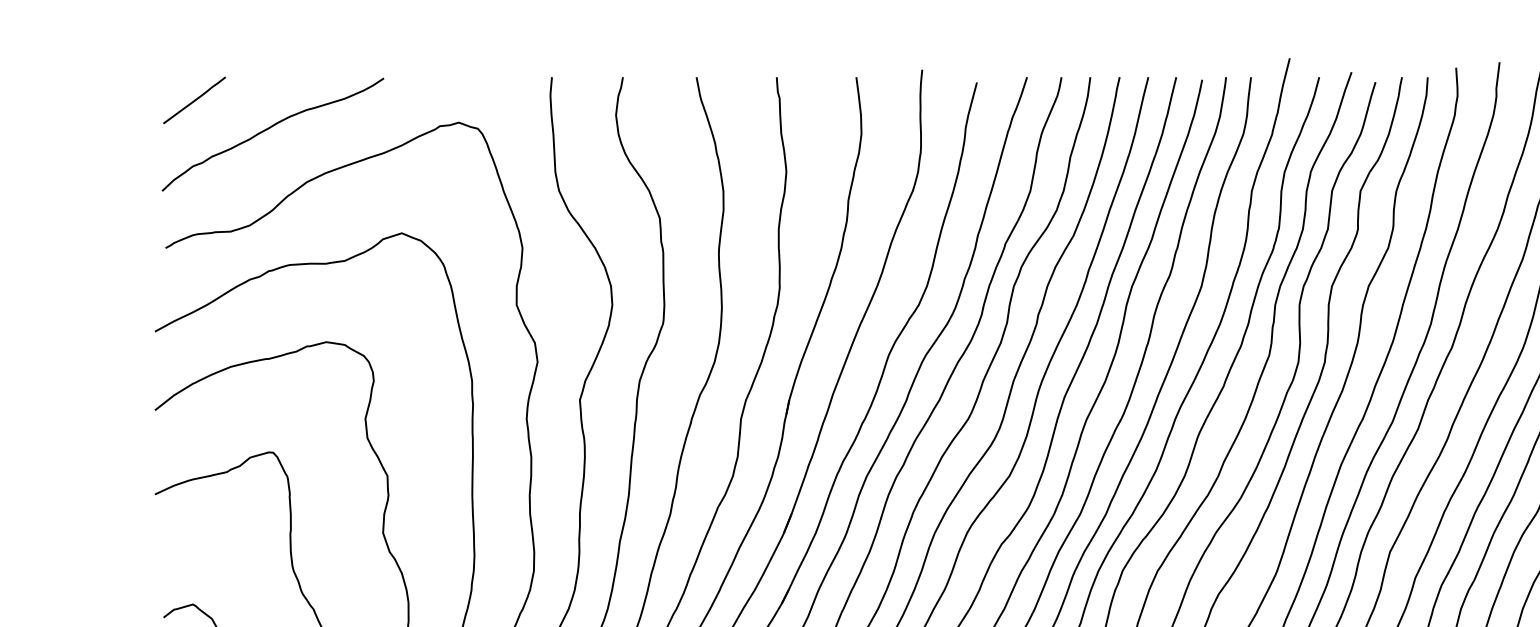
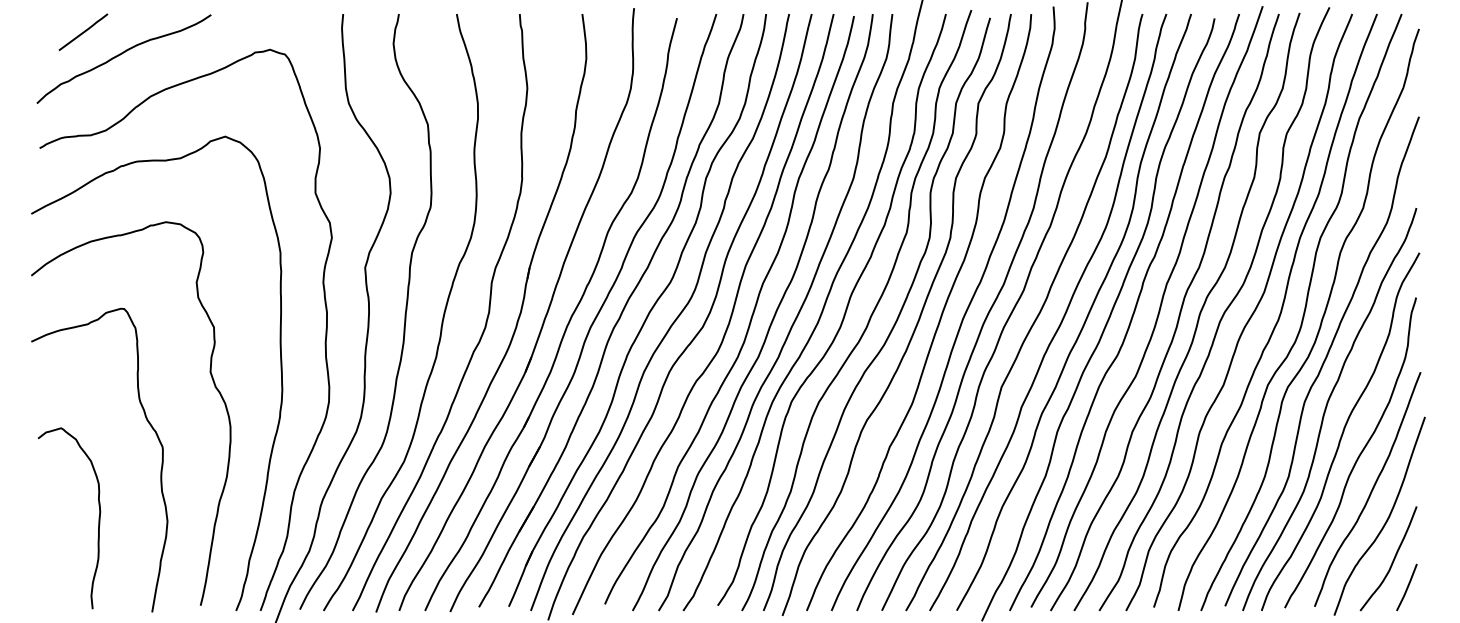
line: (194, 99) -> (83, 31), moved

